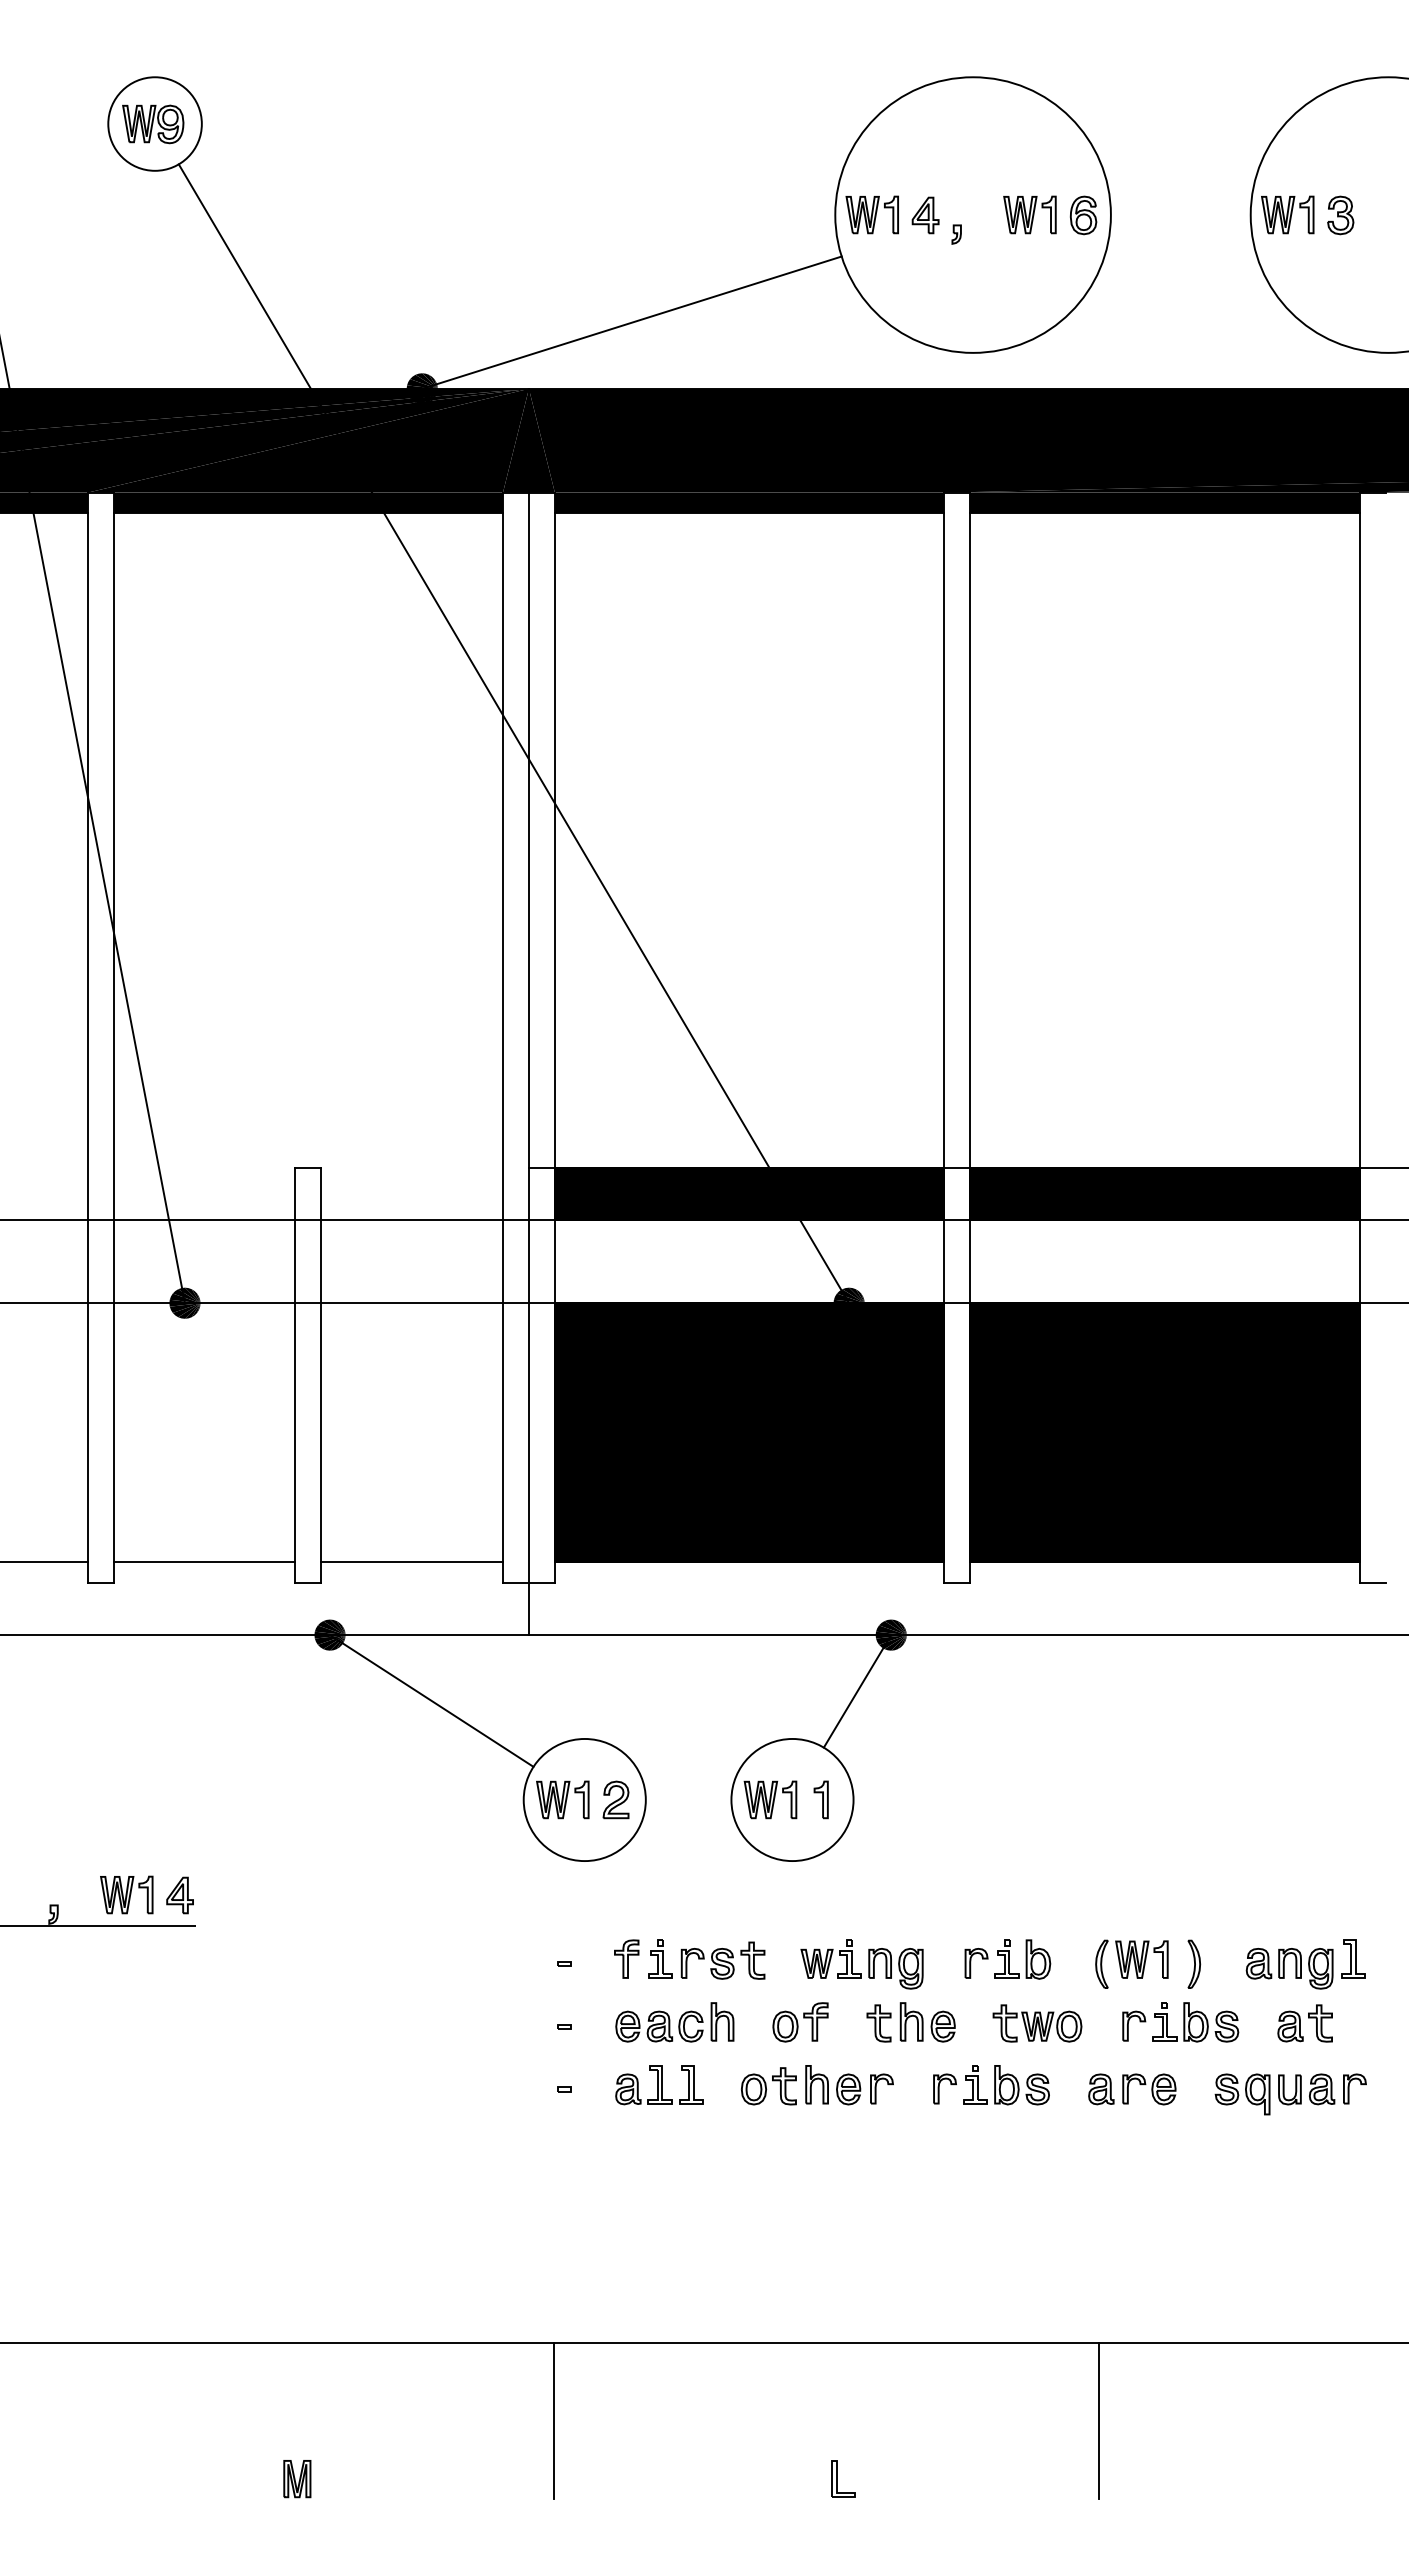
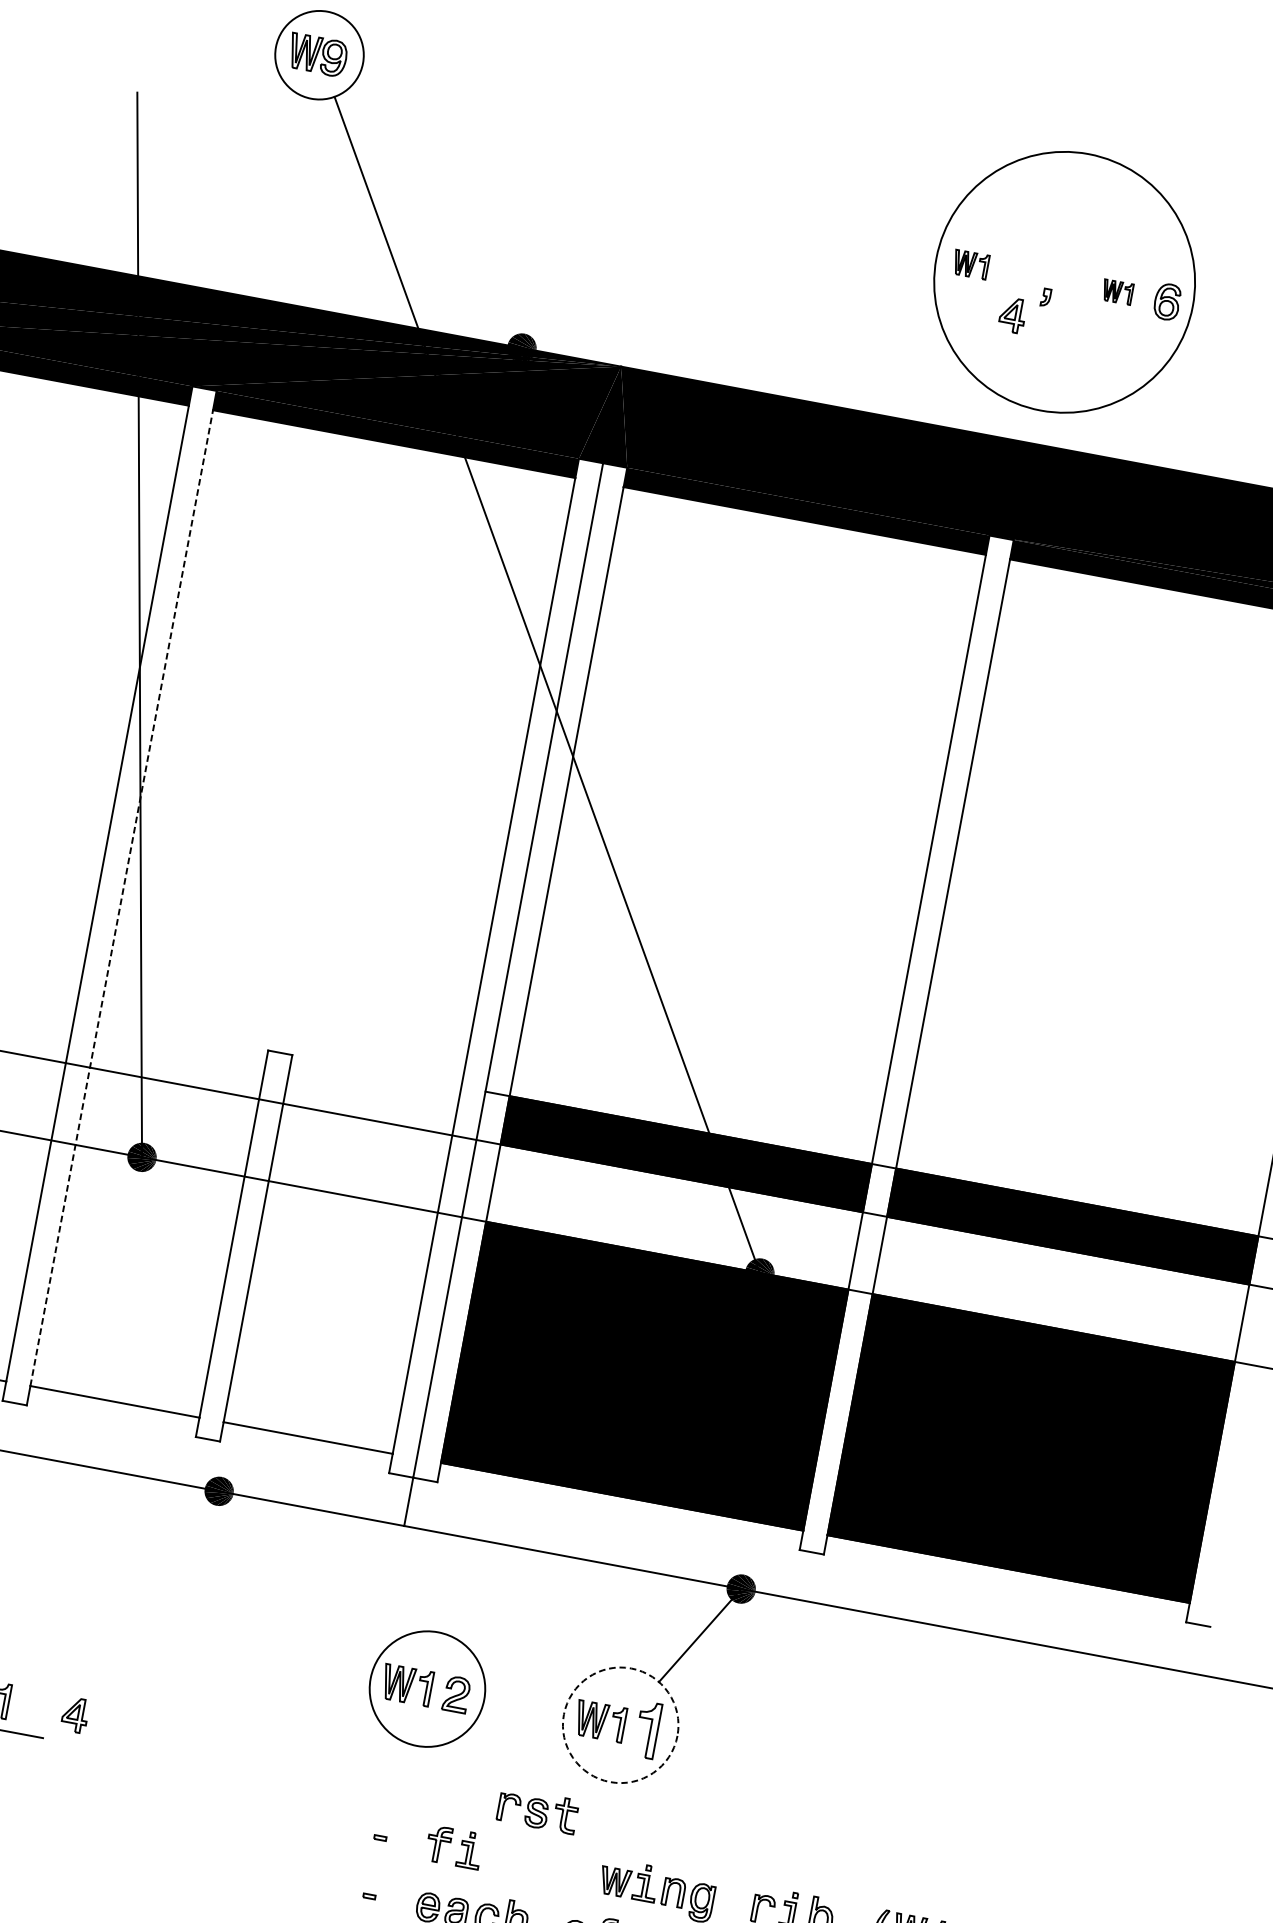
part: (871, 214) -> (970, 264), size x0.7
part: (1029, 214) -> (1117, 291), size x0.6
part: (925, 215) -> (1012, 315), moved
line: (631, 322) -> (728, 322), removed
line: (113, 1037) -> (121, 897), solid -> dashed
line: (431, 1700) -> (302, 1569), removed
circle: (792, 1799) -> (620, 1724), solid -> dashed
part: (820, 1799) -> (646, 1729), size x1.6
part: (179, 1895) -> (74, 1715), moved
part: (722, 1960) -> (537, 1810), moved

